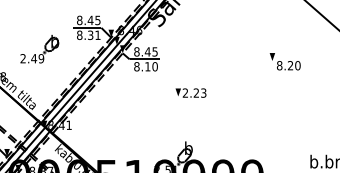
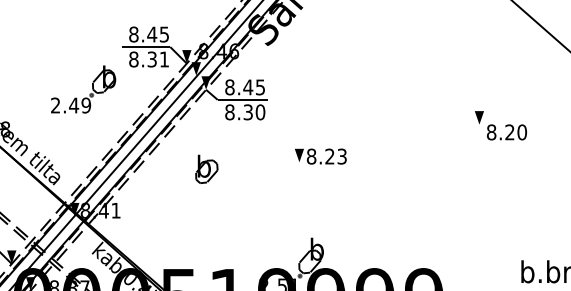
part: (39, 49) -> (83, 90), moved
text: (284, 61) -> (499, 125), moved
text: (147, 66) -> (247, 111), 8.10 -> 8.30
text: (185, 92) -> (311, 155), 2.23 -> 8.23
part: (122, 100) -> (205, 169), added

